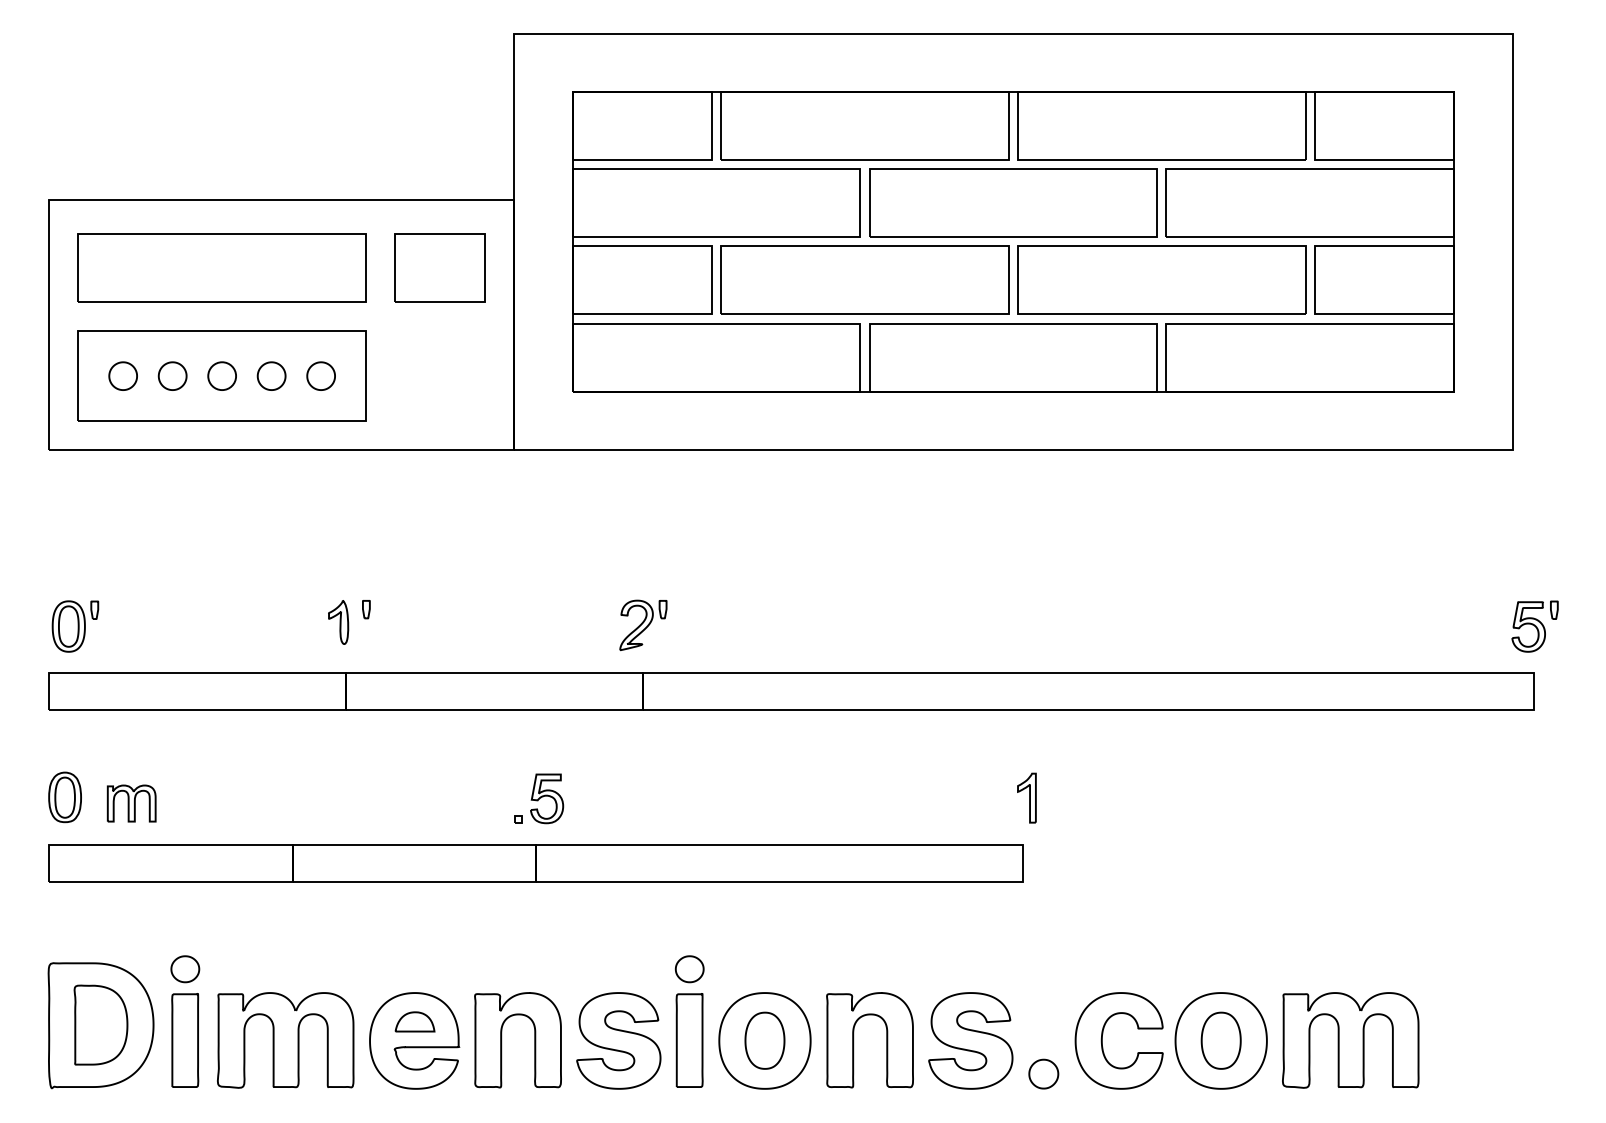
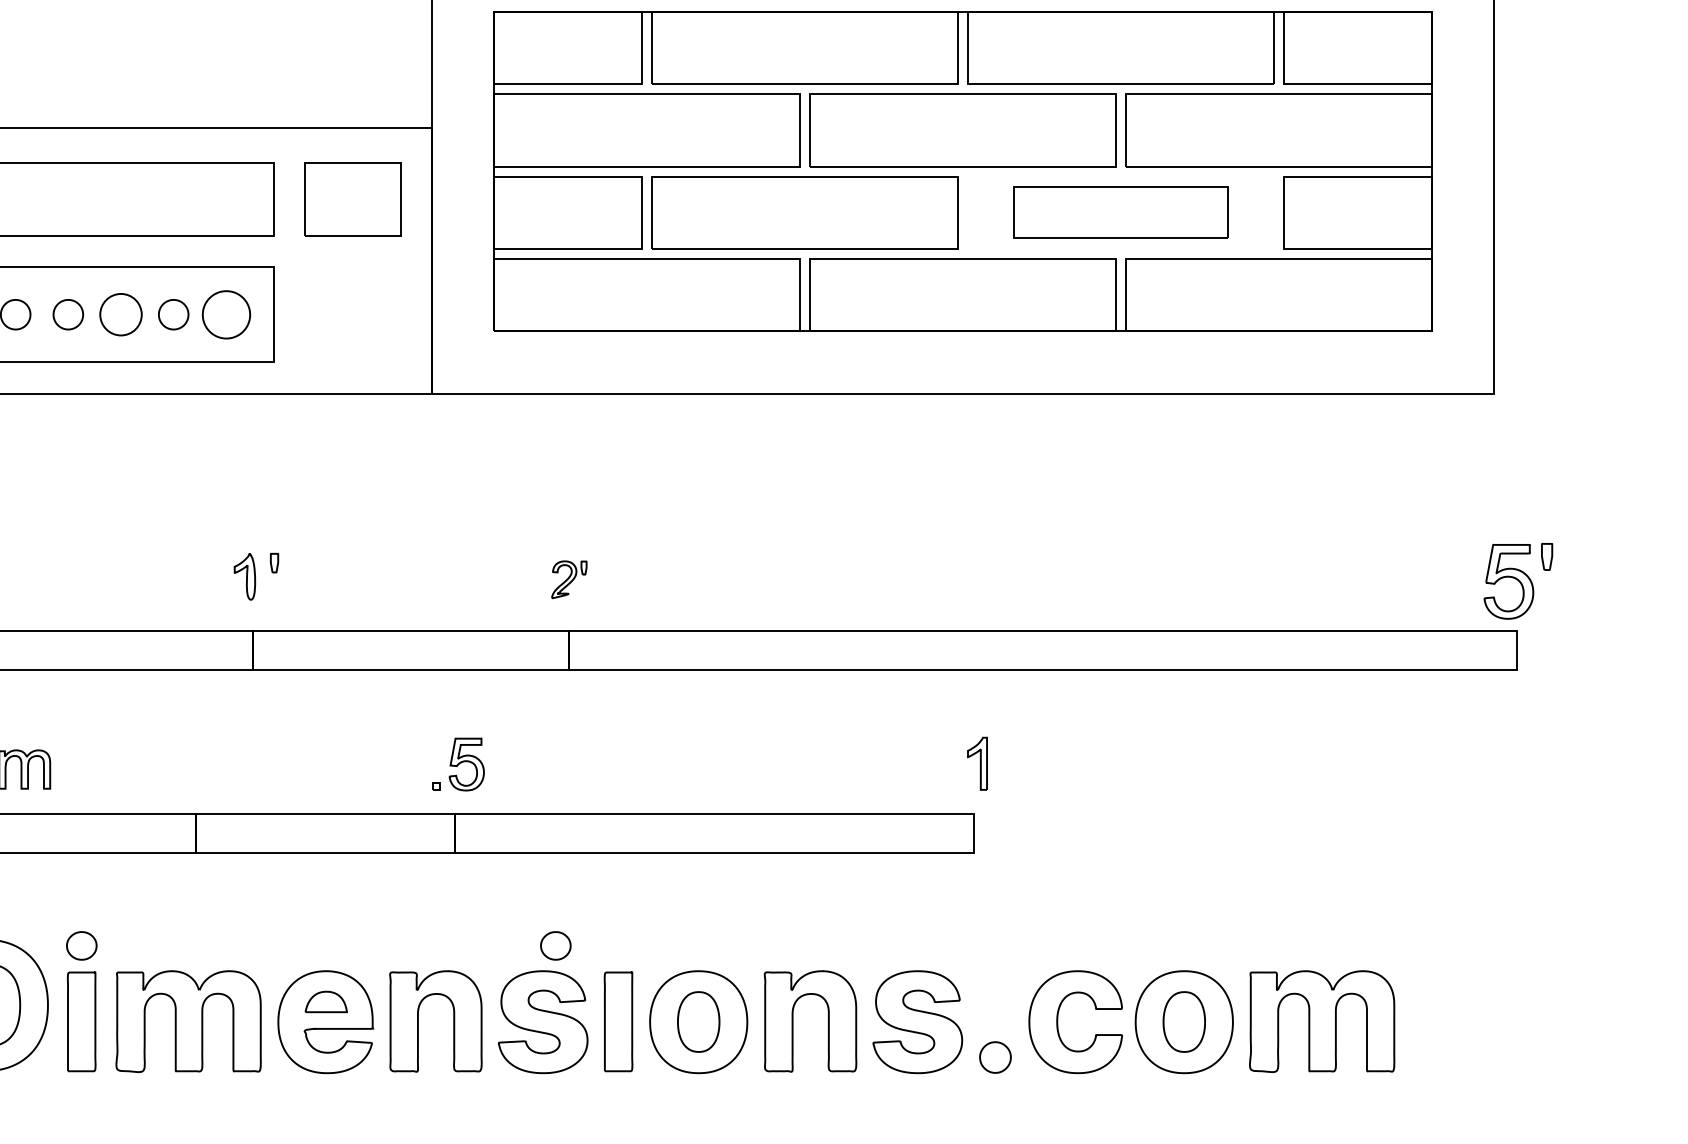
part: (1161, 279) -> (1120, 211), size x0.7
part: (320, 375) -> (225, 313), size x1.6
circle: (222, 376) -> (121, 315), size x1.4
part: (643, 624) -> (569, 578), size x0.7
part: (1534, 626) -> (1517, 581), size x1.4
part: (689, 969) -> (555, 946), moved

